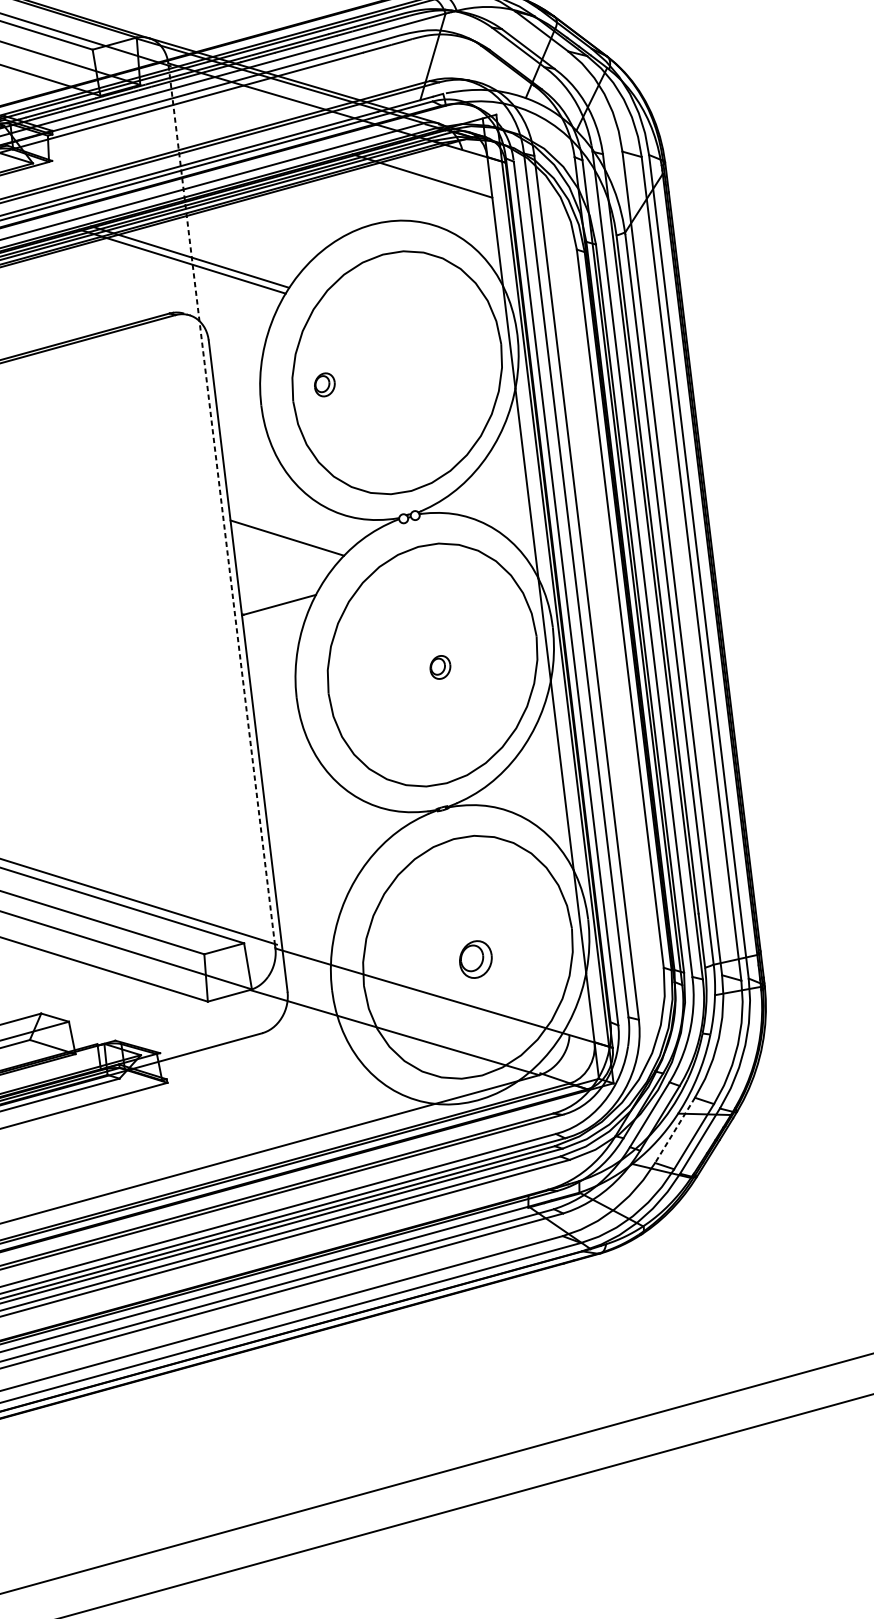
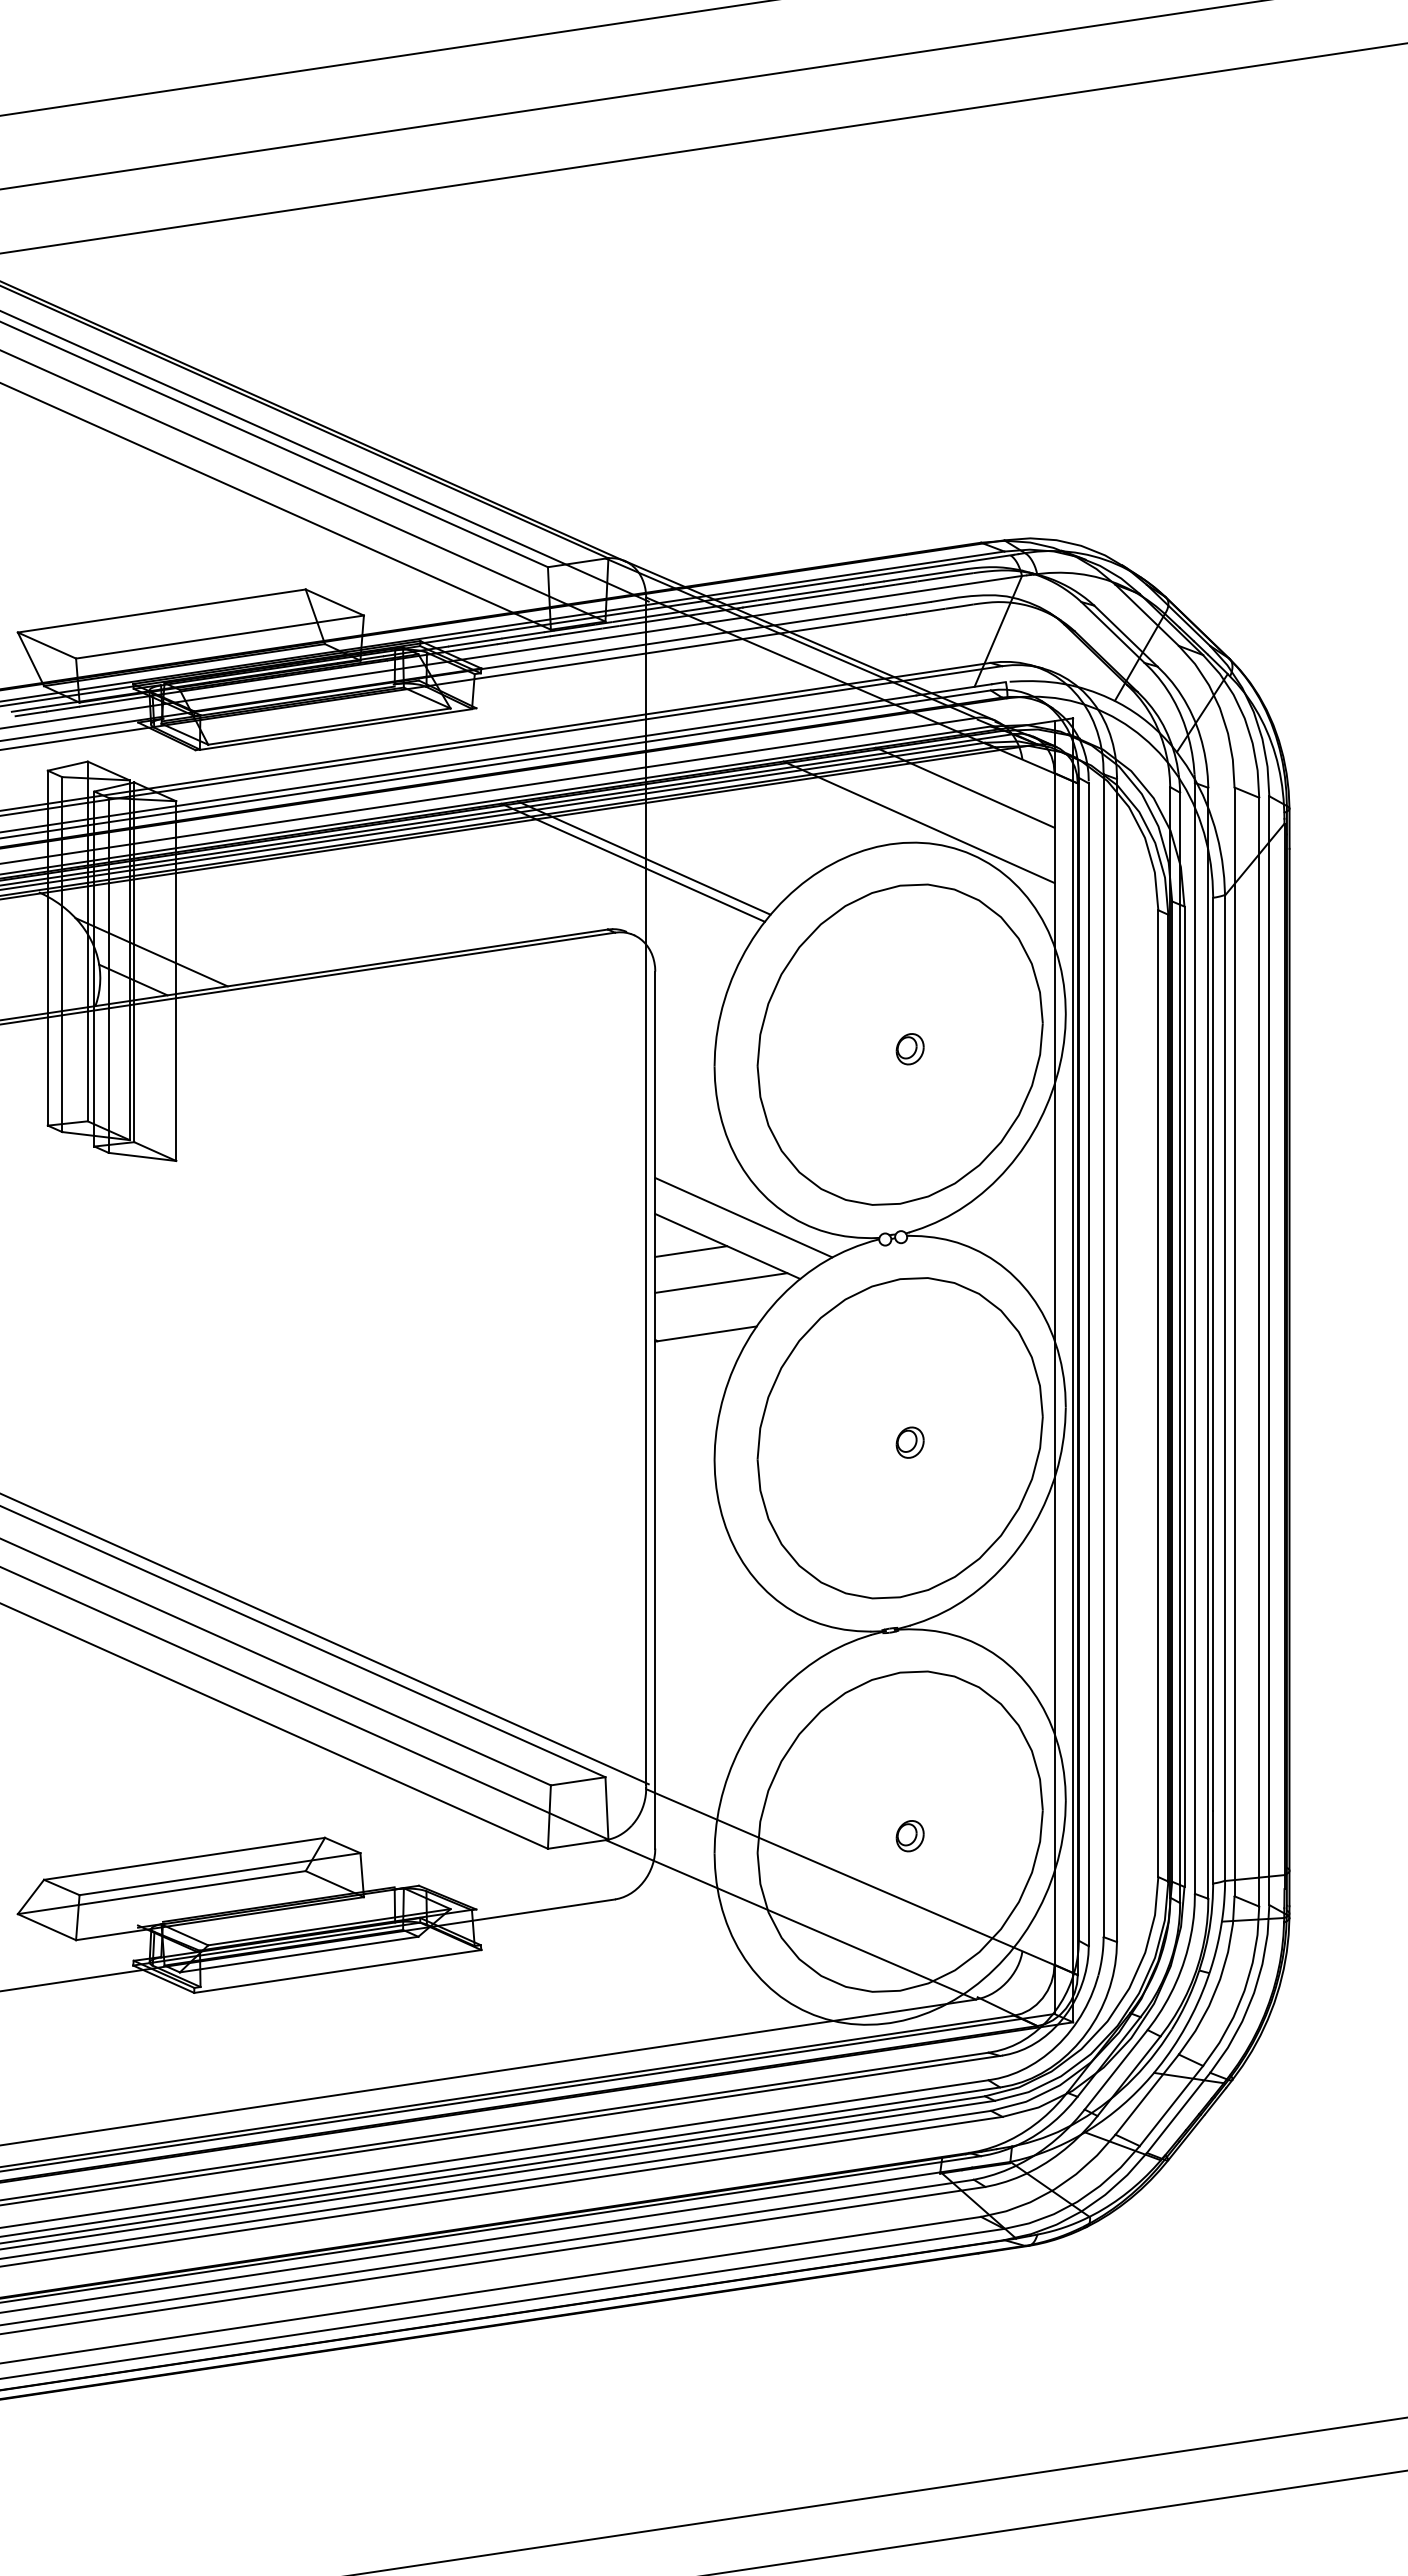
line: (390, 206) -> (918, 822), added
part: (324, 385) -> (909, 1049), moved
line: (221, 504) -> (646, 1191), dashed -> solid
line: (296, 515) -> (743, 1217), added
line: (260, 545) -> (691, 1251), added
line: (285, 565) -> (721, 1282), added
part: (475, 960) -> (909, 1836), size x0.62
line: (674, 1131) -> (1146, 2095), dashed -> solid

